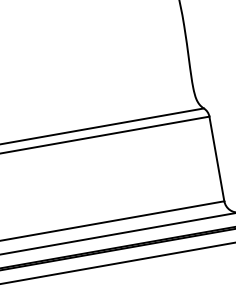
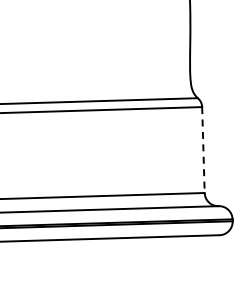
line: (216, 158) -> (203, 149), solid -> dashed

